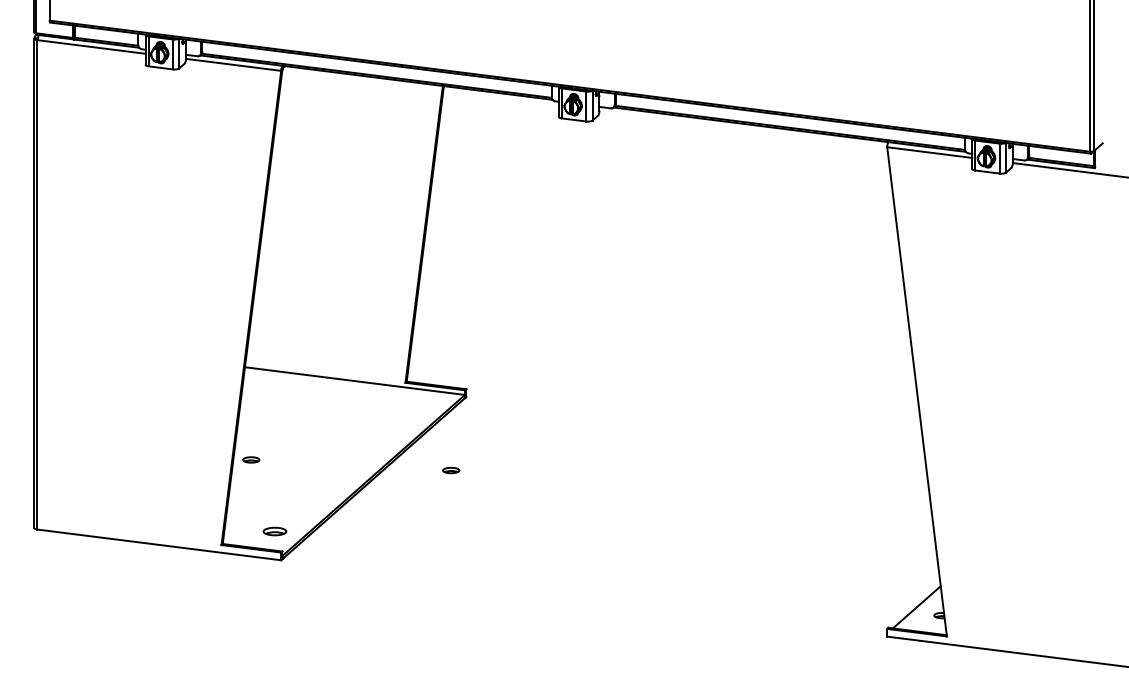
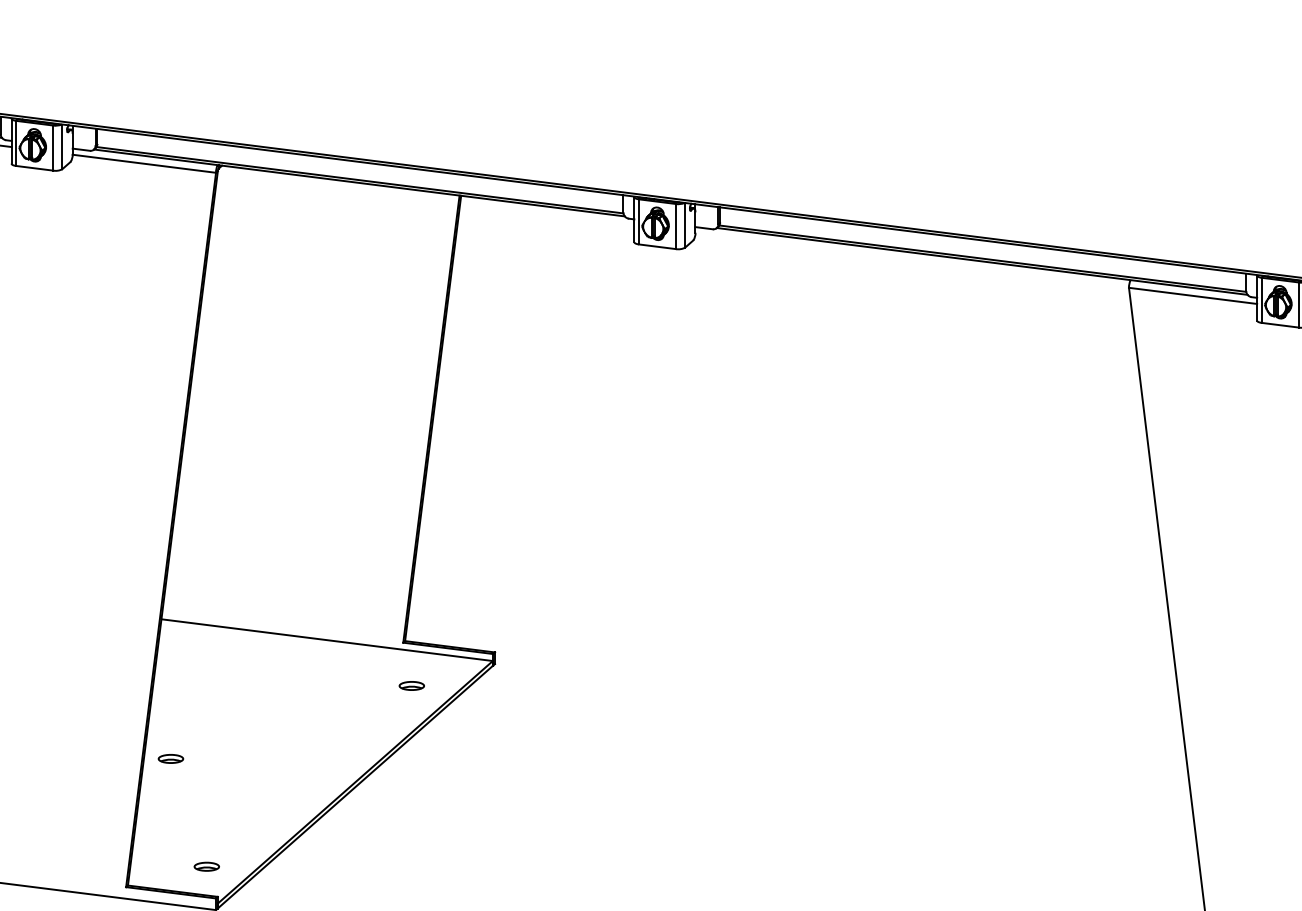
part: (451, 470) -> (412, 685), moved
part: (275, 531) -> (207, 866), size x0.71

